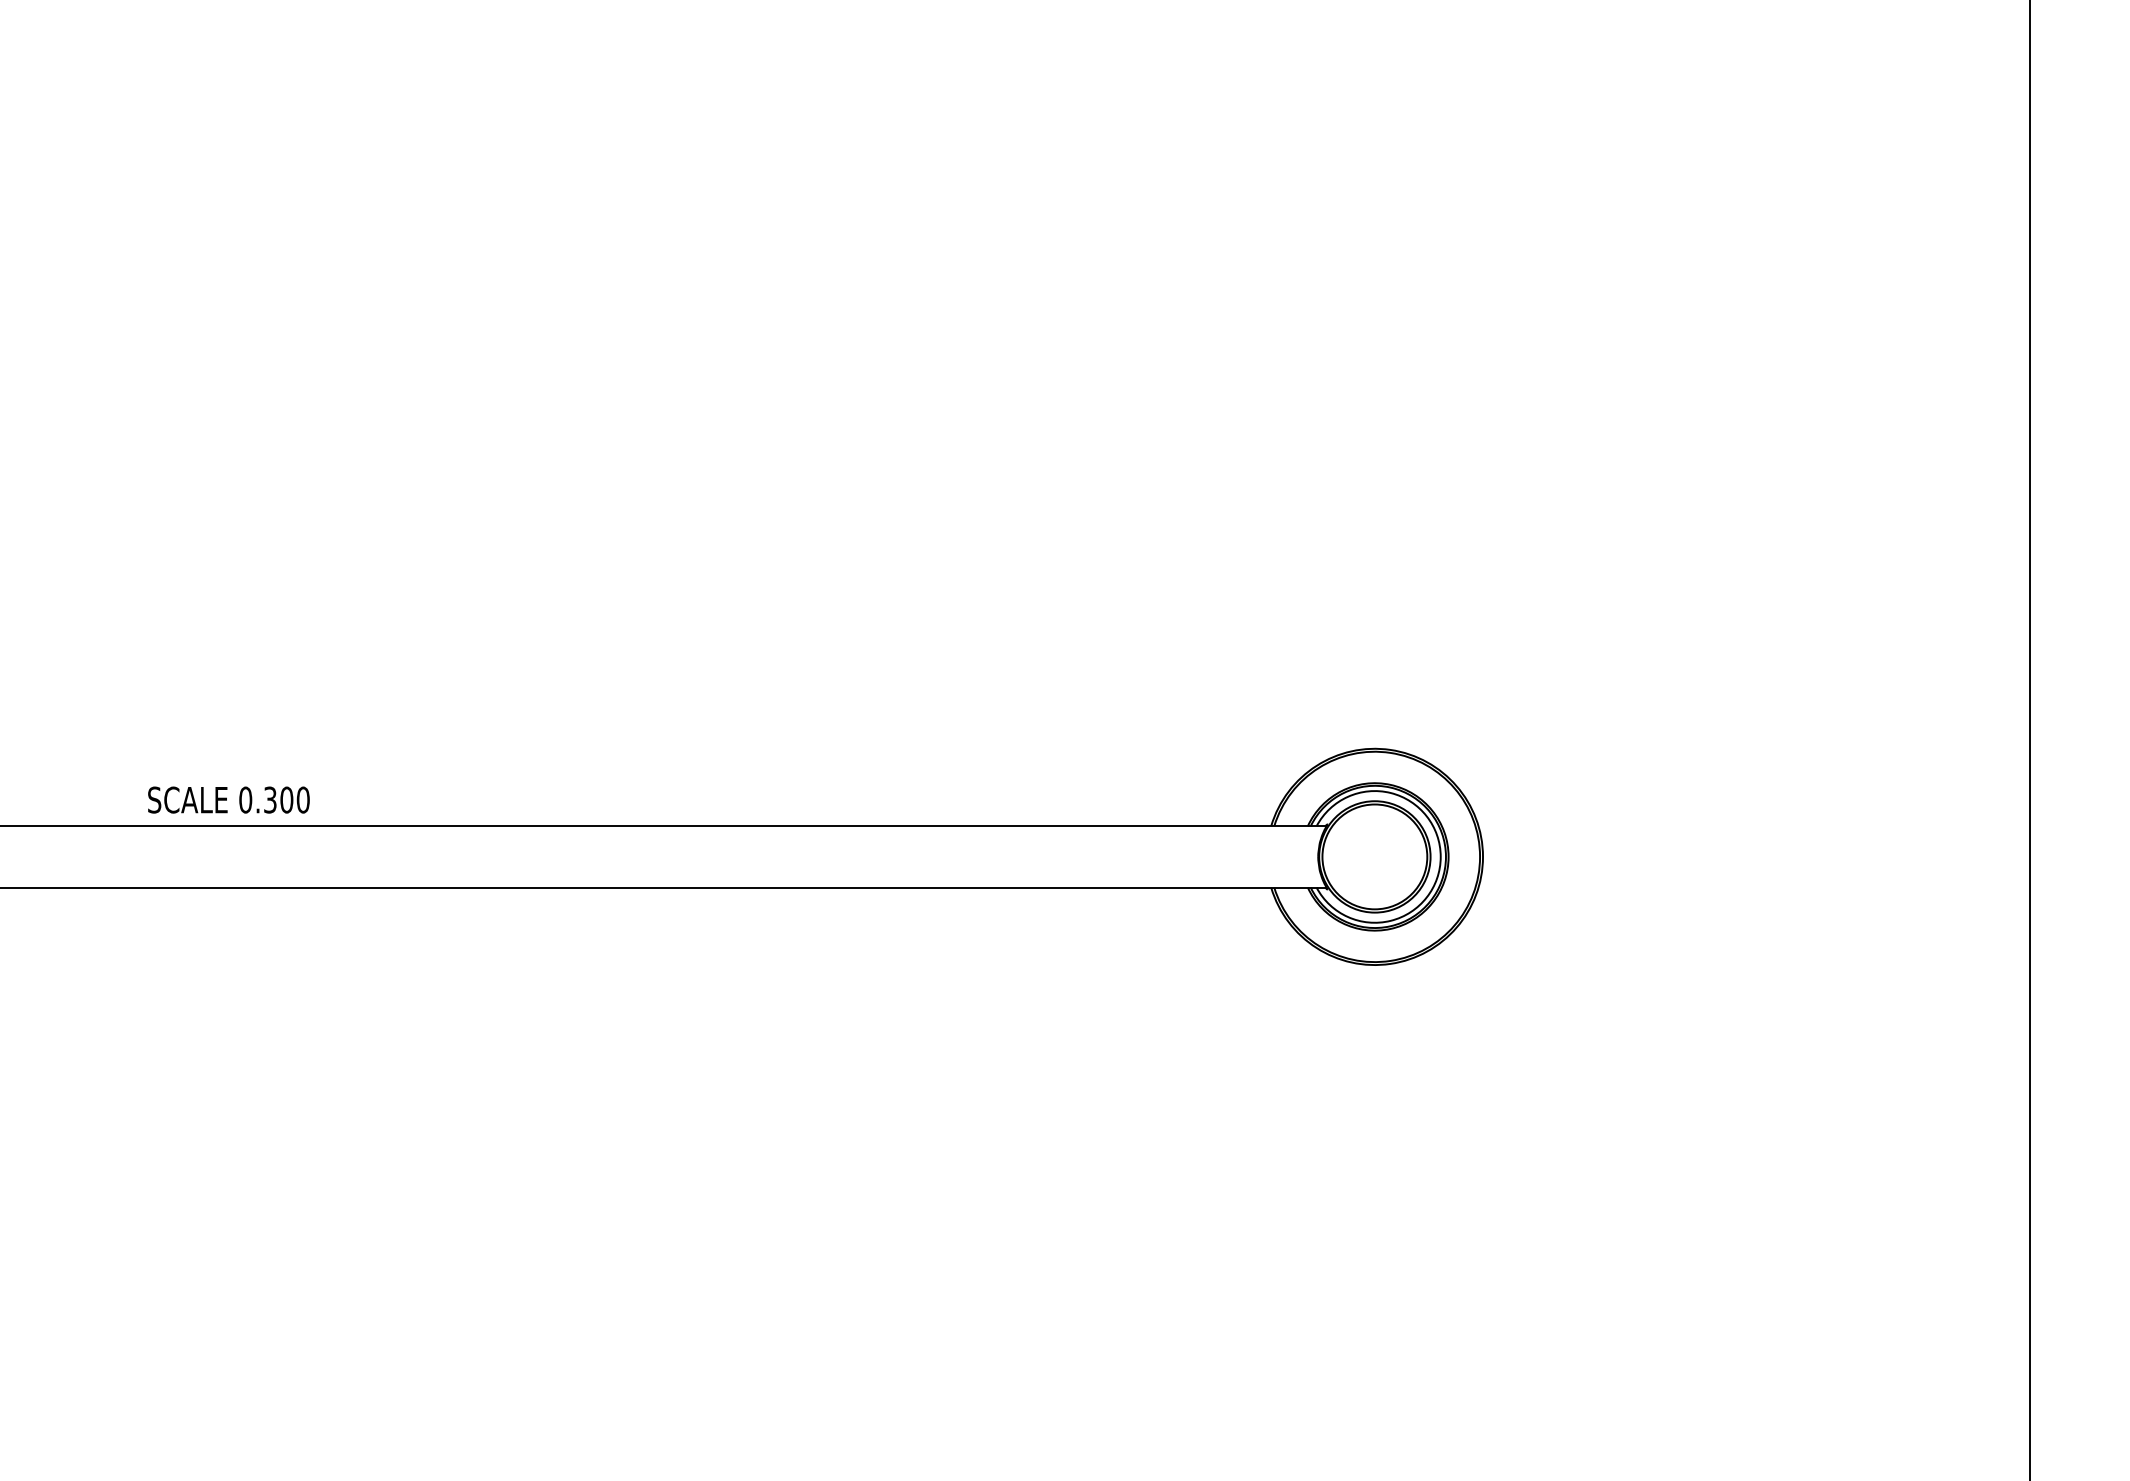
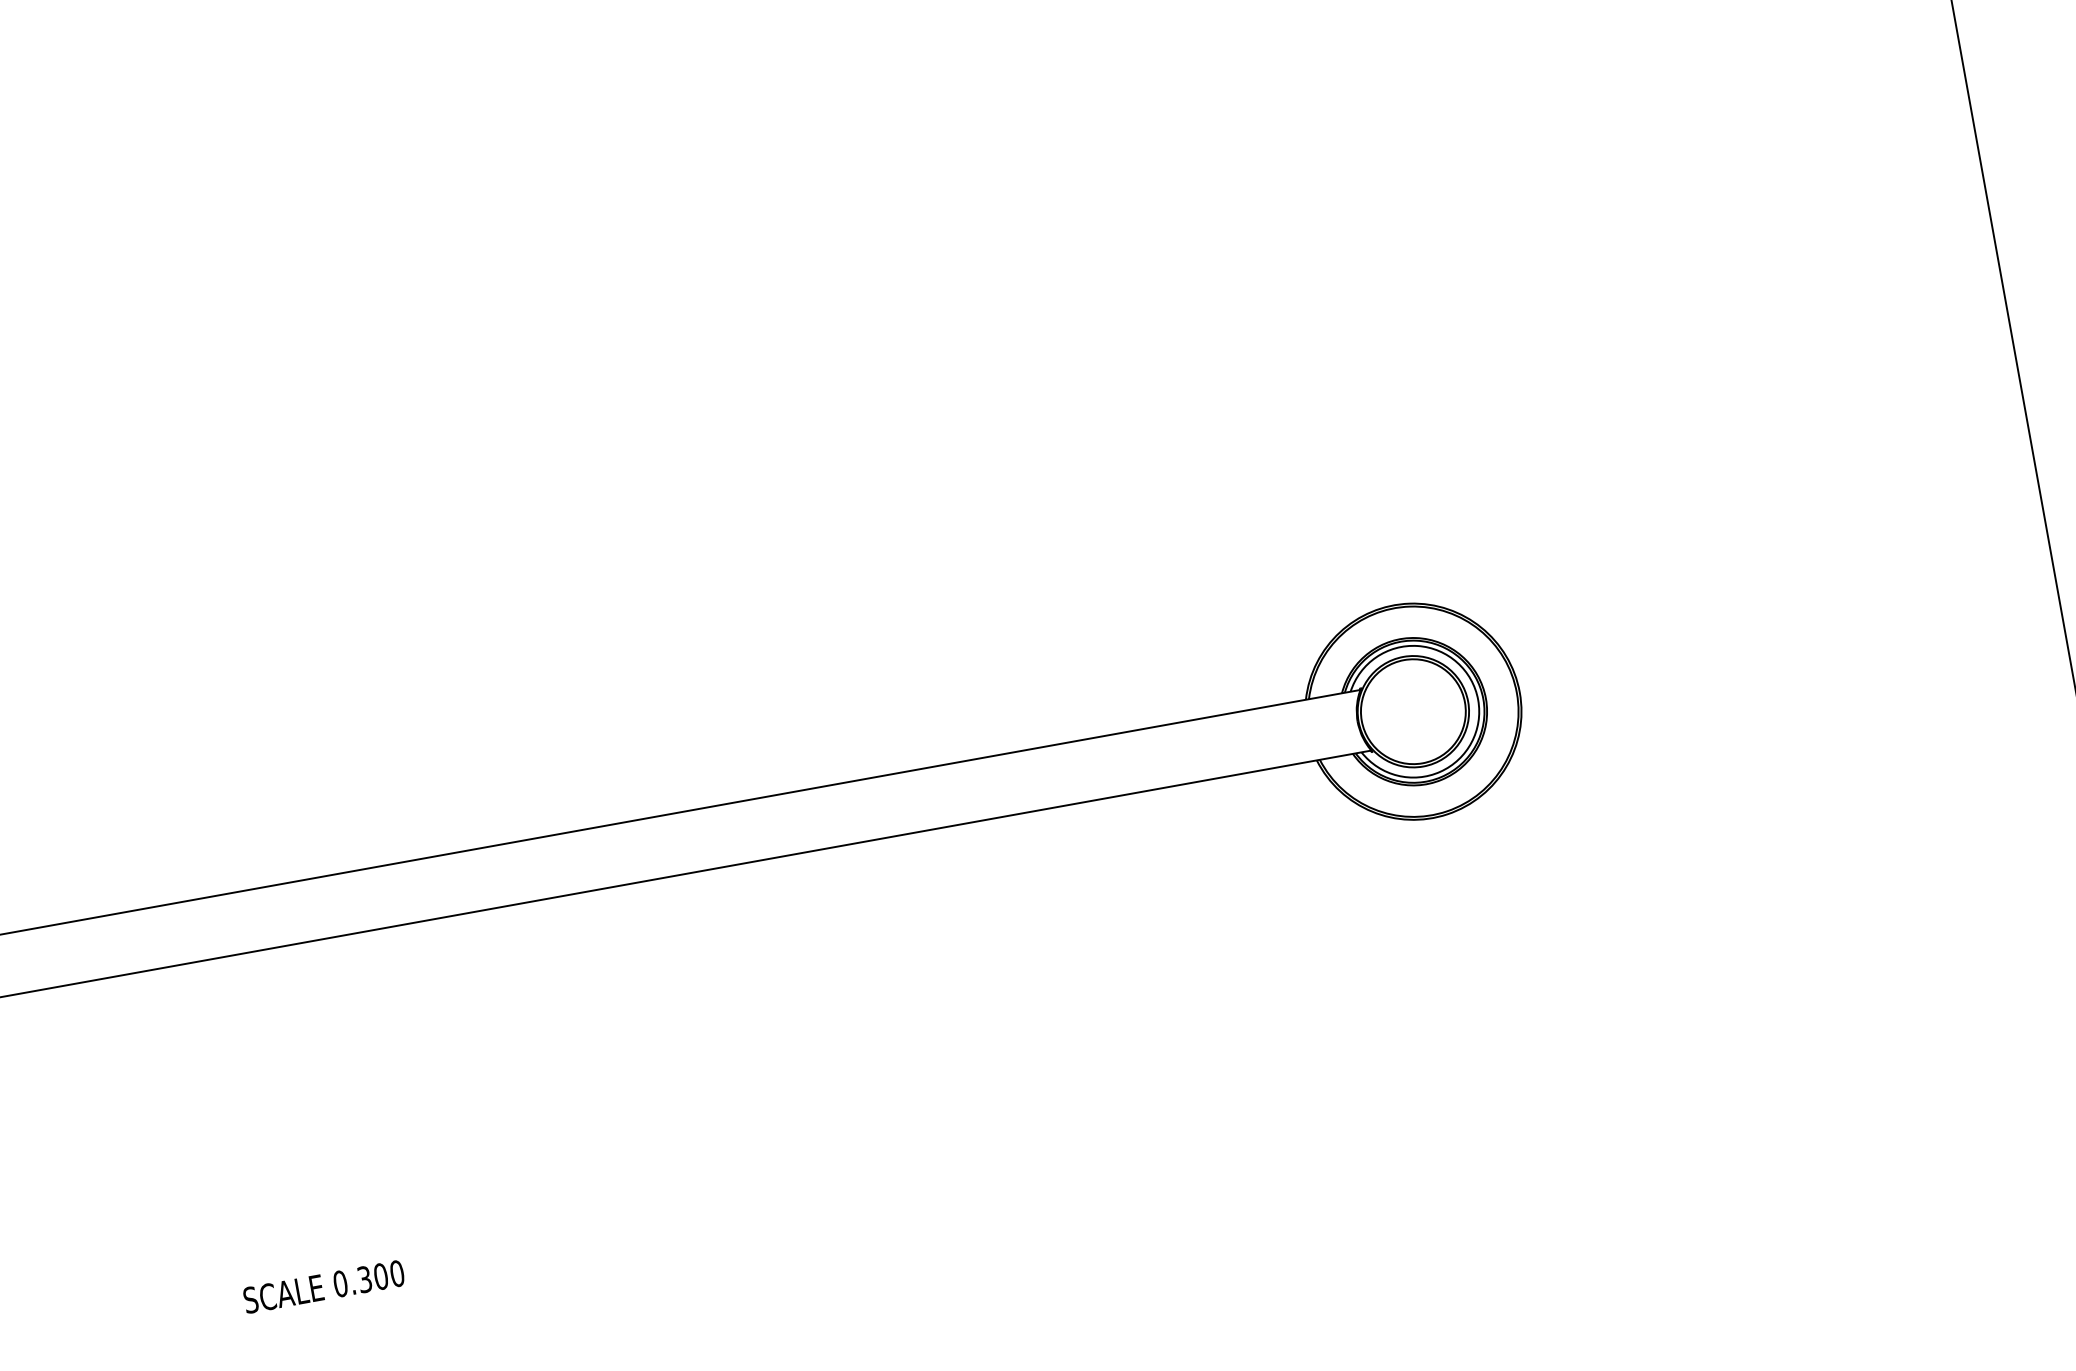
text: (228, 799) -> (323, 1286), moved

